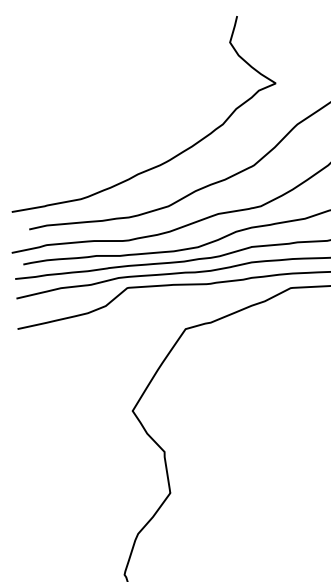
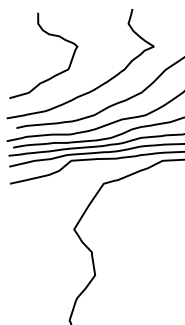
curve: (88, 63) -> (49, 35), added

